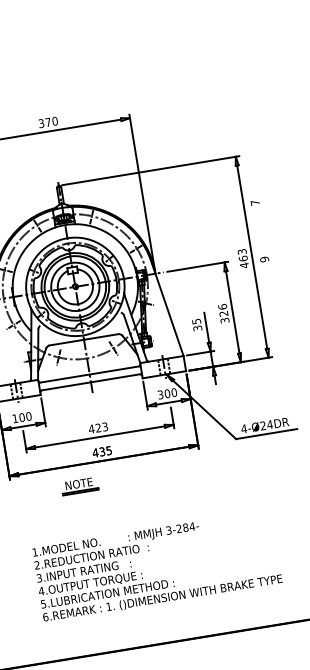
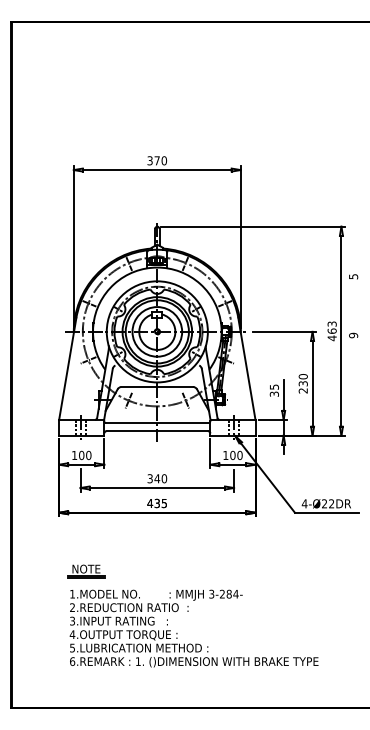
text: (255, 202) -> (353, 276), 7 -> 5
text: (223, 313) -> (302, 383), 326 -> 230
text: (160, 394) -> (225, 455), 300 -> 100
text: (269, 424) -> (331, 503), 4-Ø24DR -> 4-Ø22DR
text: (98, 427) -> (157, 478), 423 -> 340
part: (79, 486) -> (86, 571), moved

